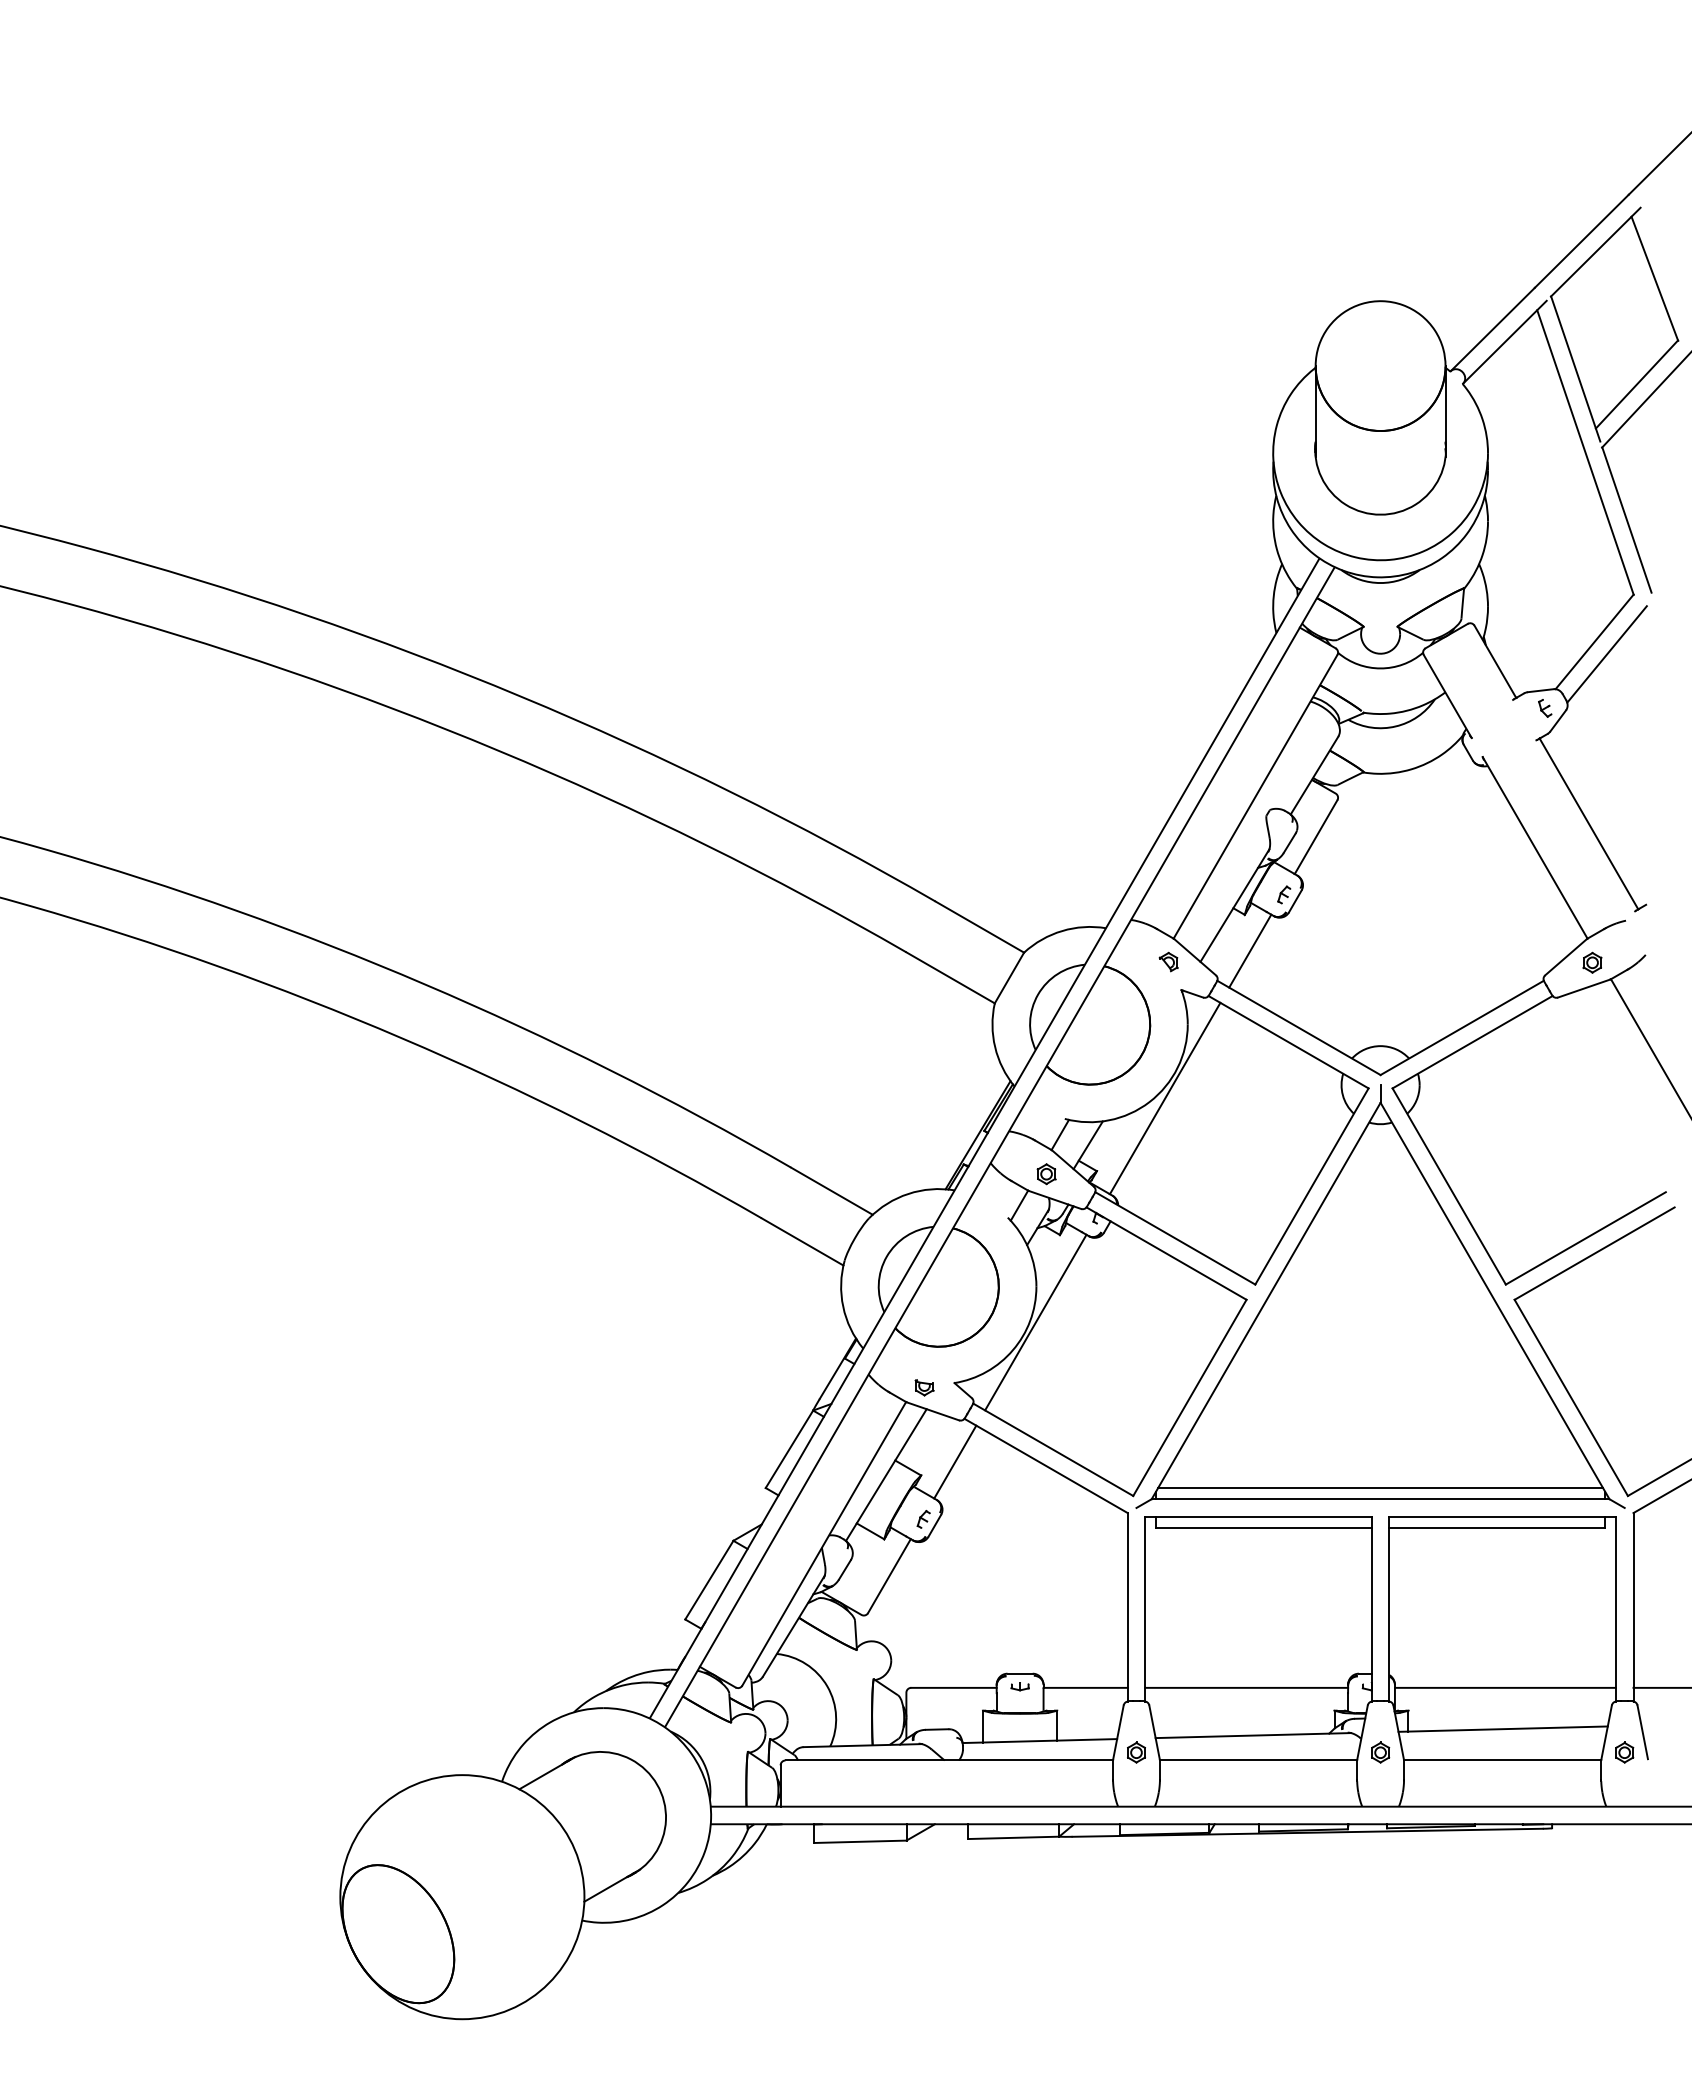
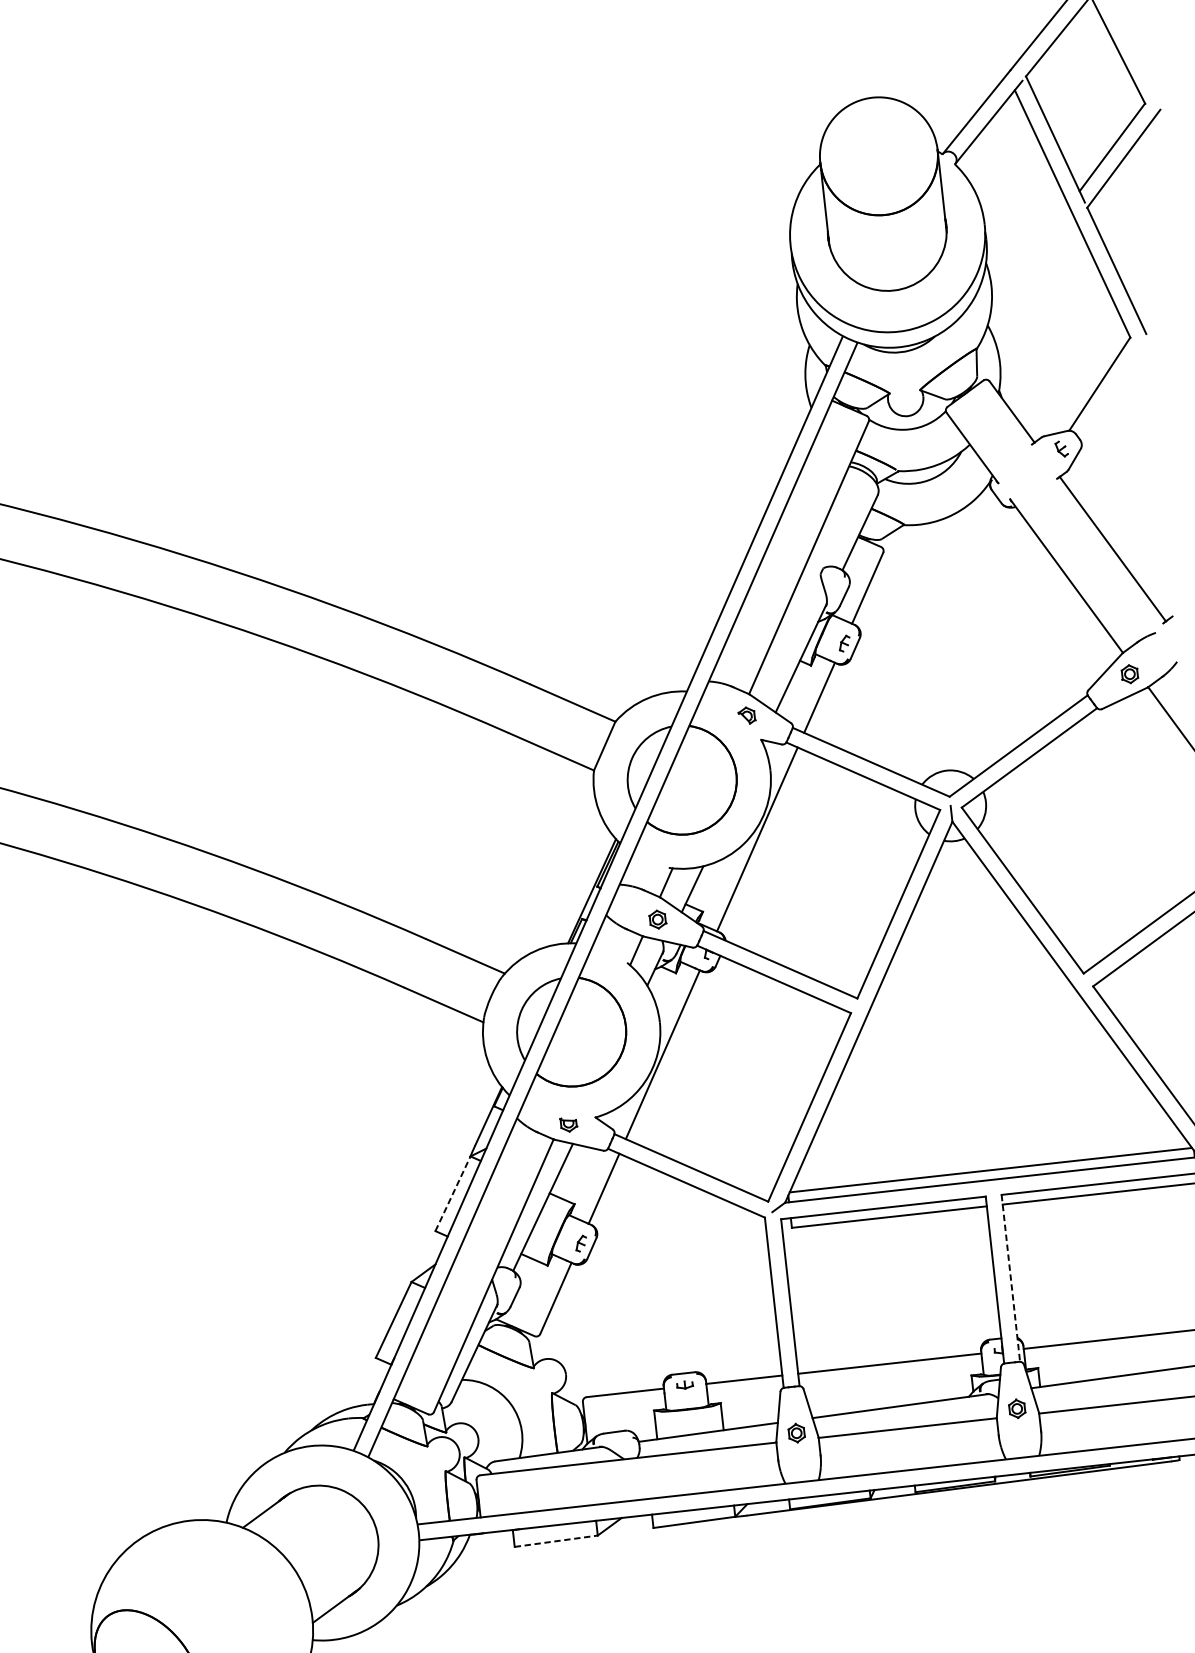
line: (1606, 654) -> (1111, 394), removed
line: (789, 1448) -> (452, 1193), solid -> dashed
line: (1389, 1609) -> (1010, 1278), solid -> dashed
line: (860, 1841) -> (556, 1540), solid -> dashed

